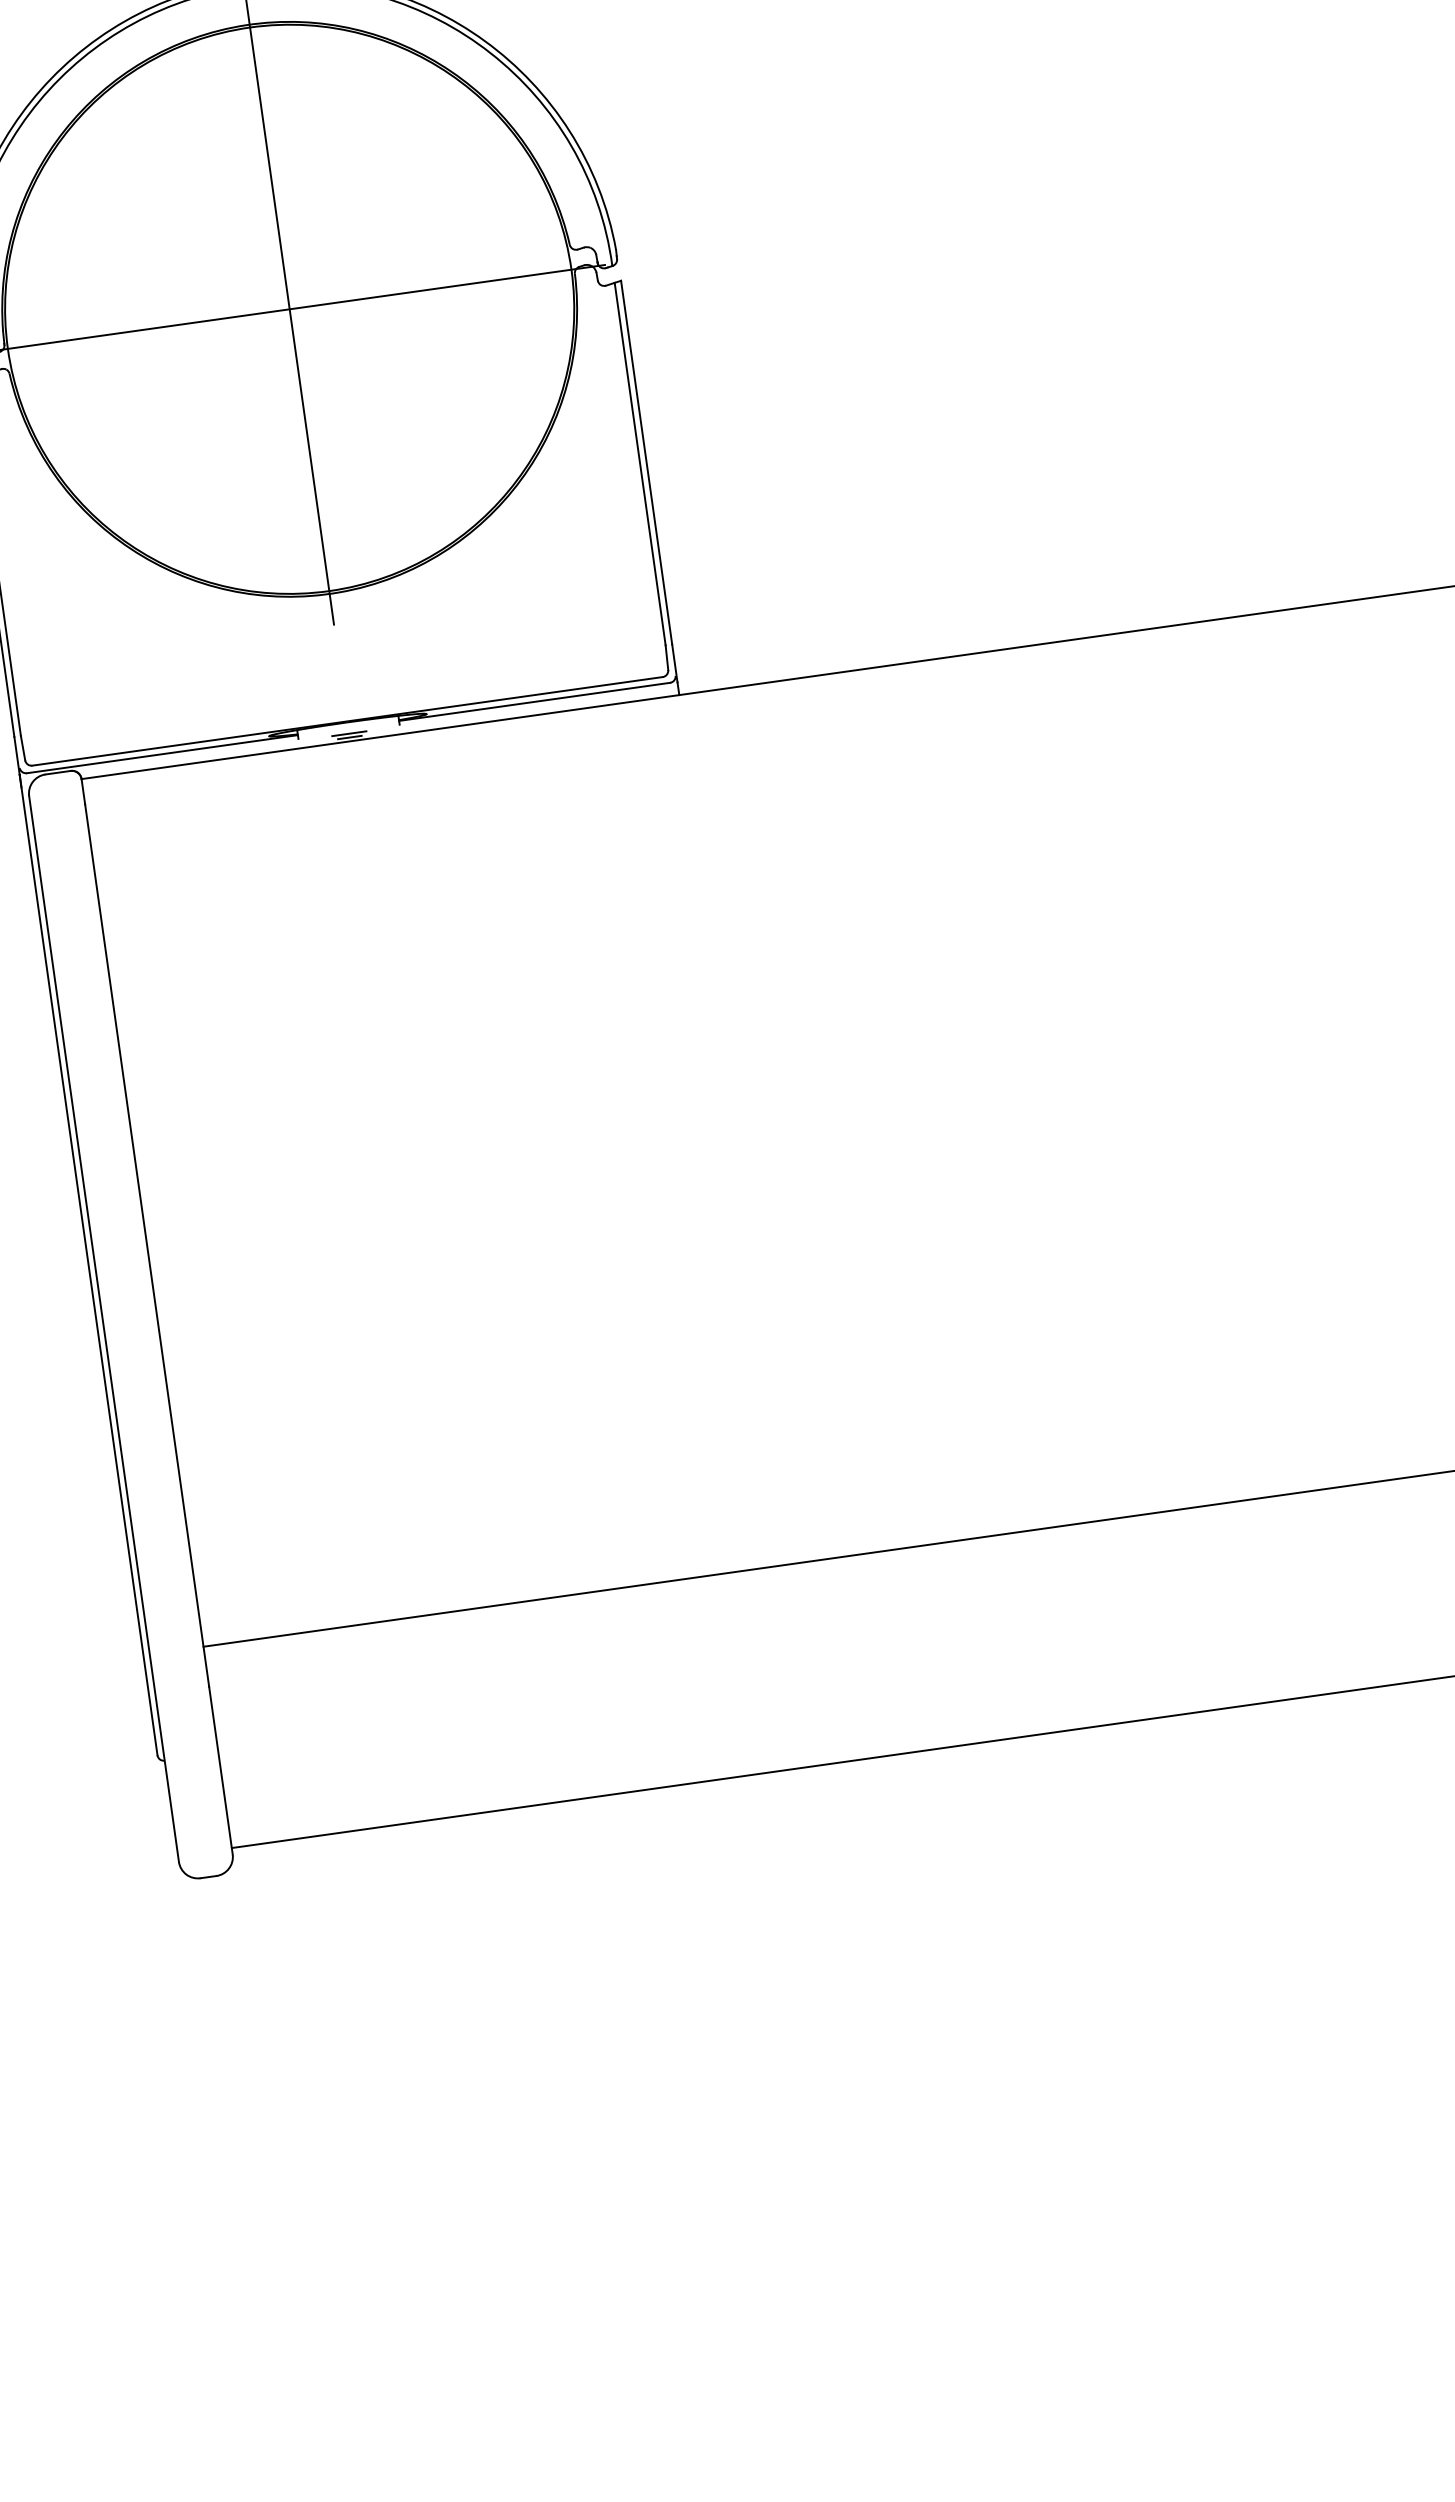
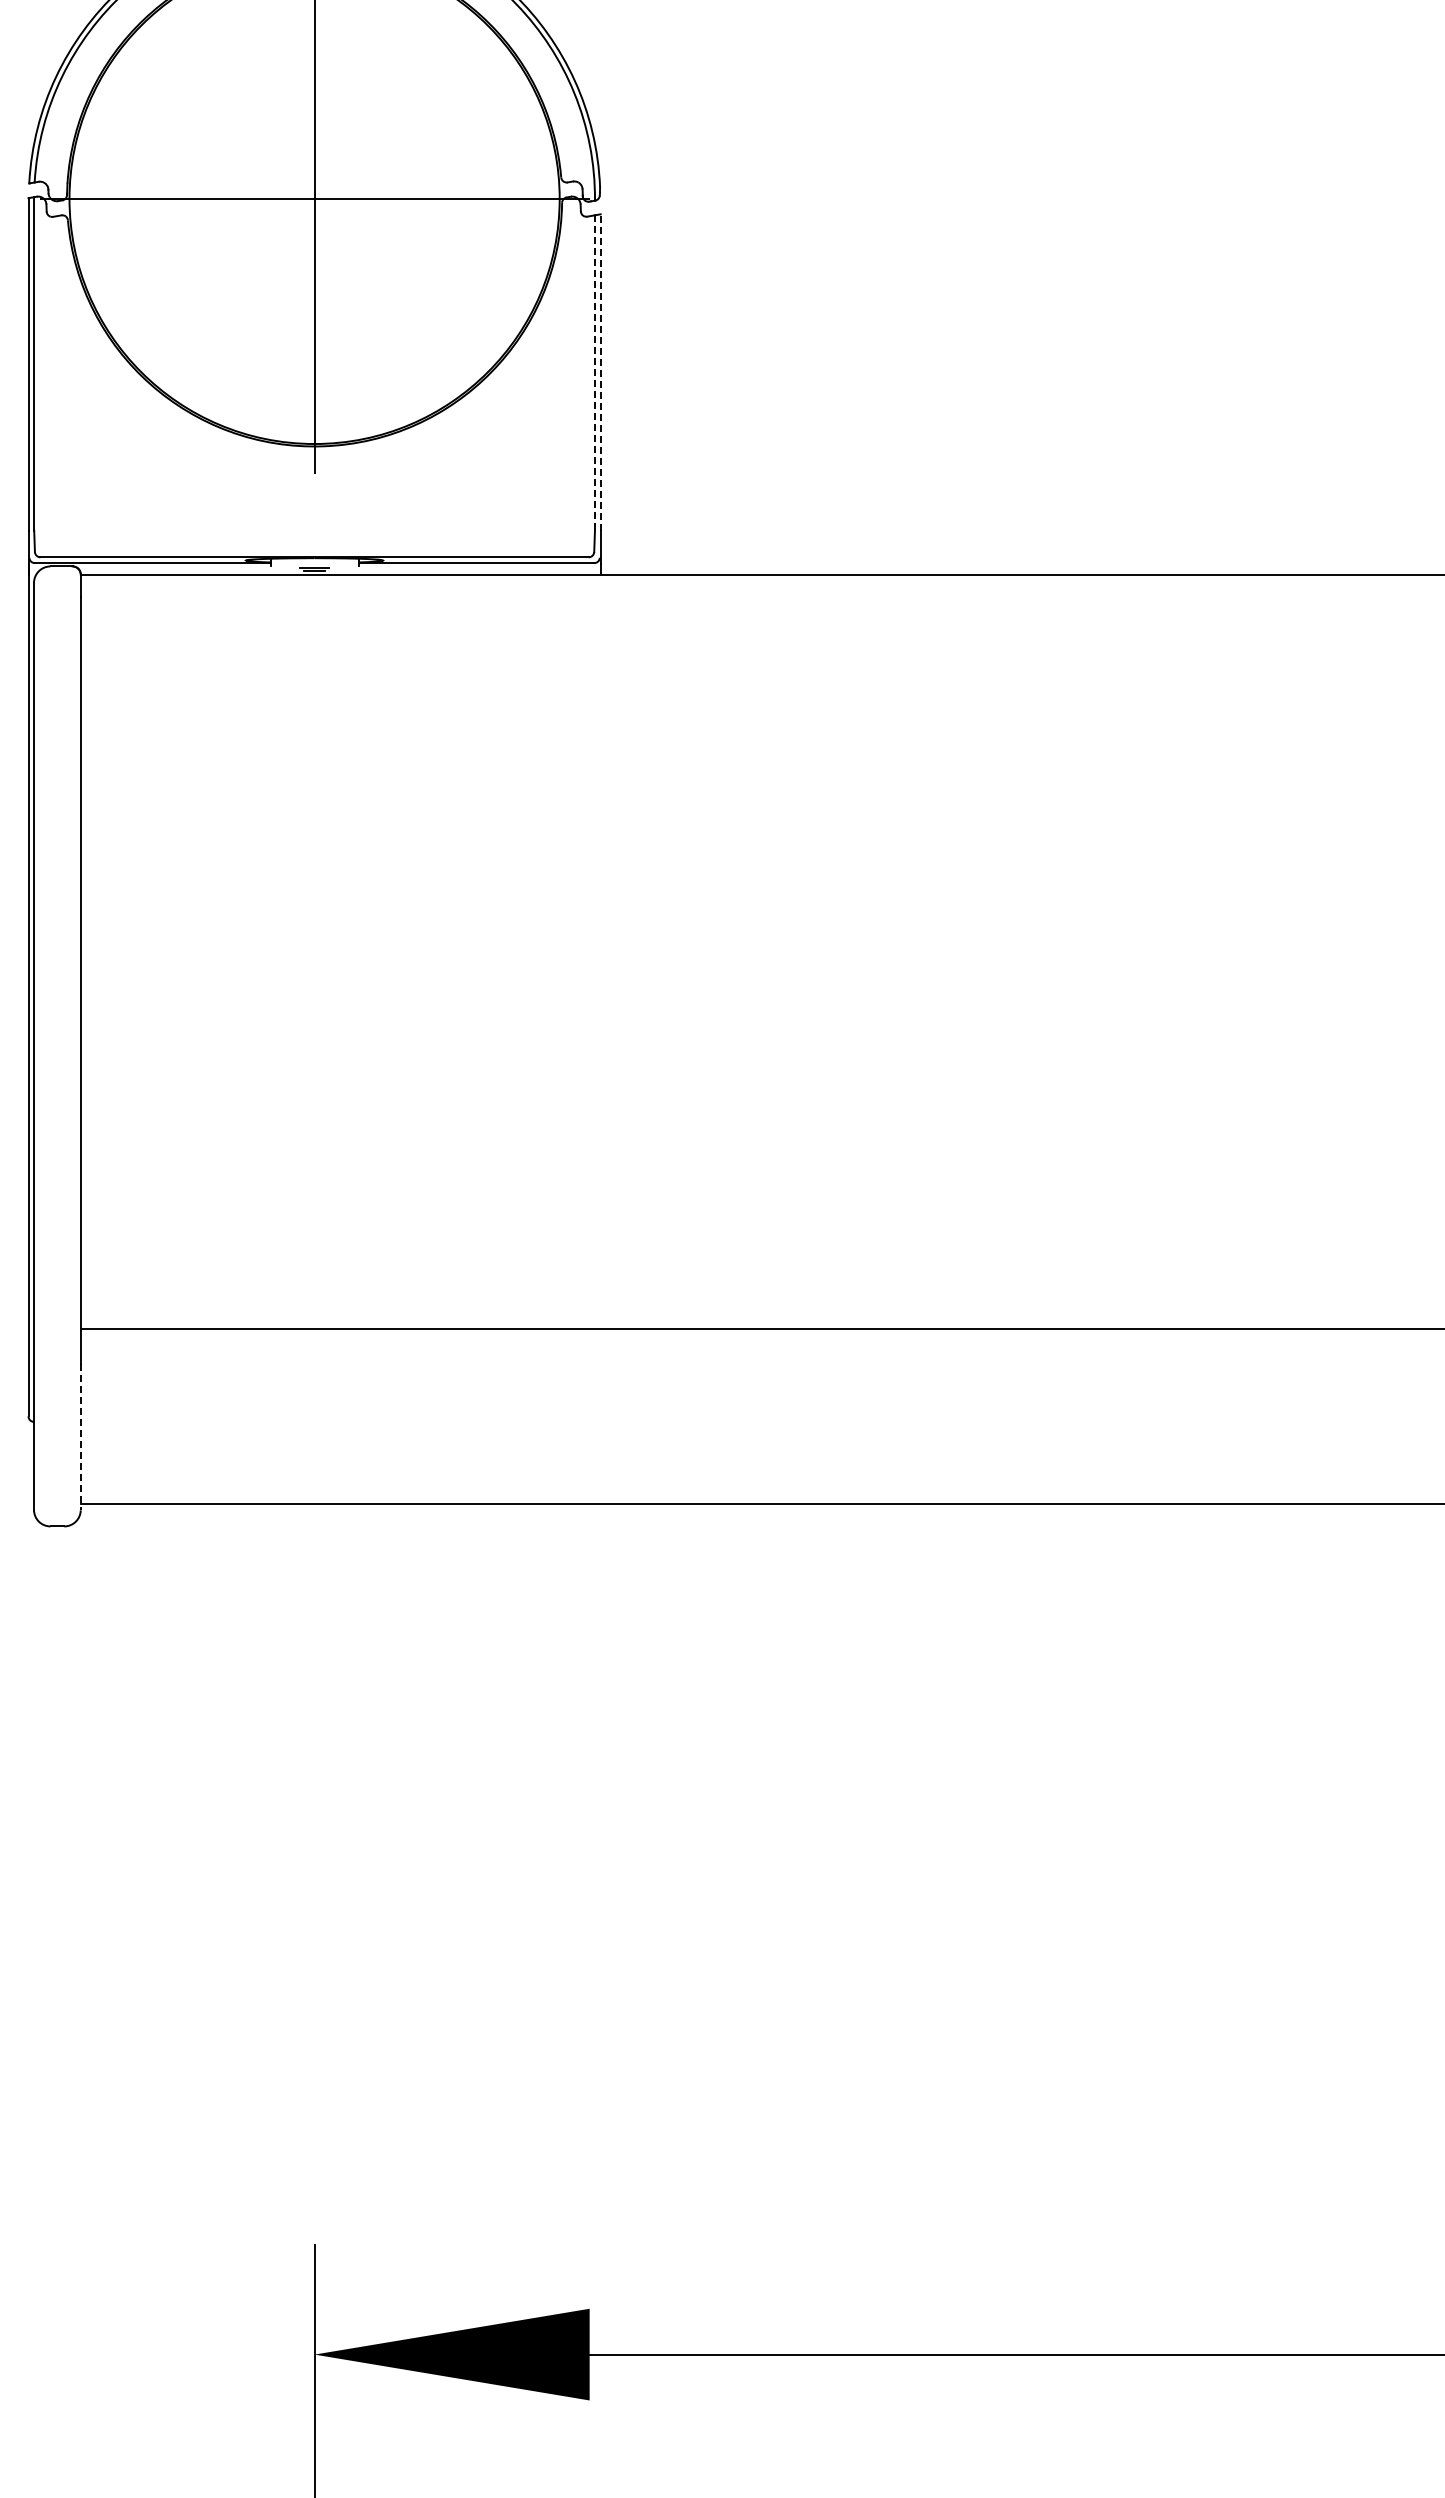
line: (646, 461) -> (600, 371), solid -> dashed
line: (639, 463) -> (594, 372), solid -> dashed
line: (220, 1771) -> (80, 1437), solid -> dashed

